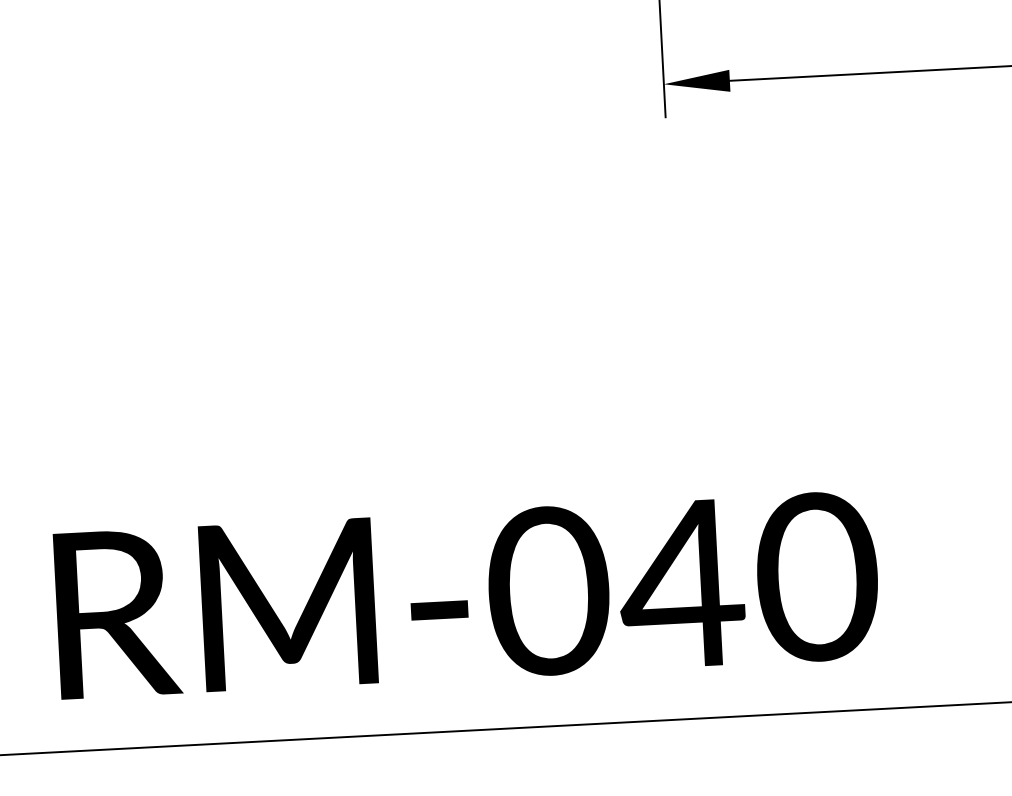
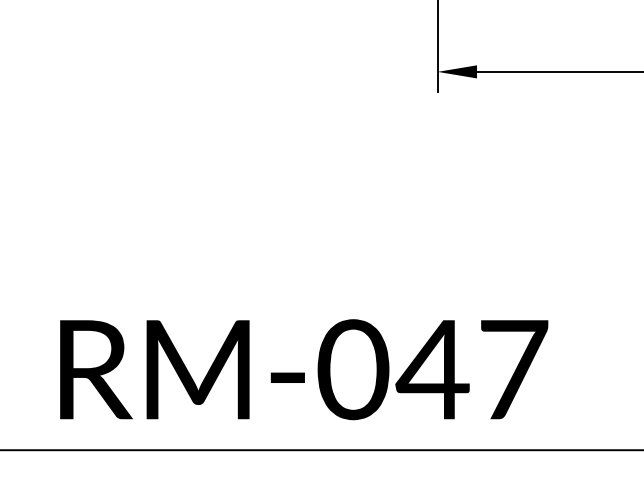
text: (817, 576) -> (513, 369), RM-040 -> RM-047

